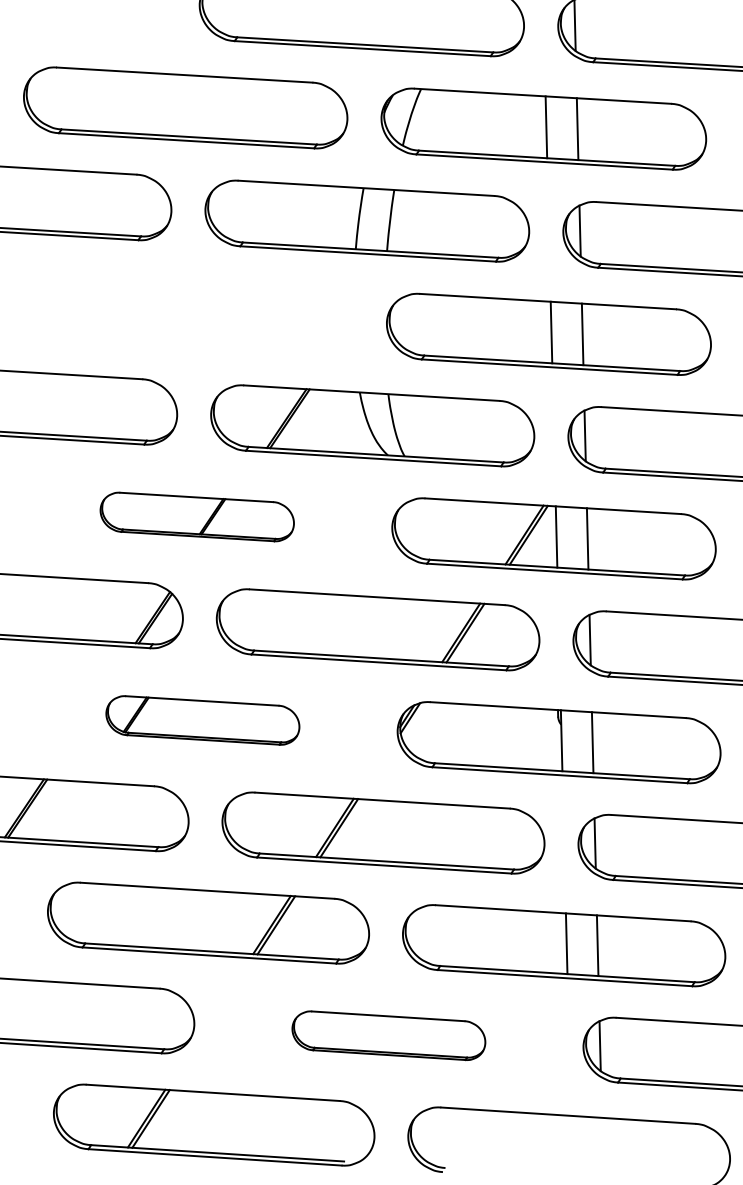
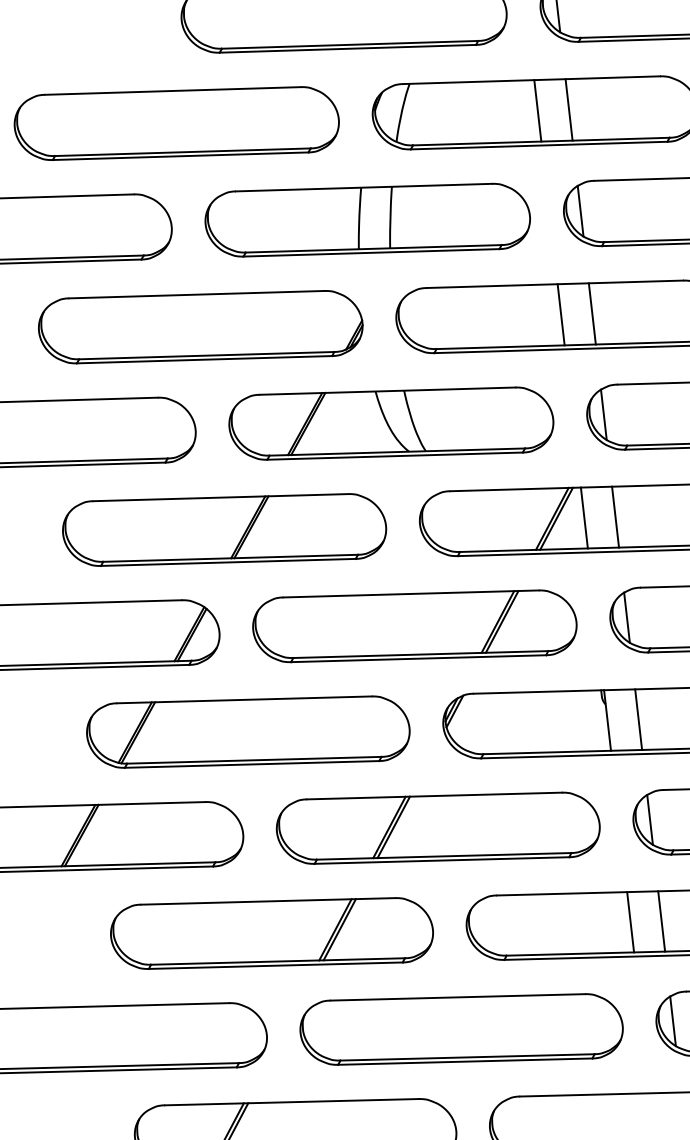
part: (191, 312) -> (200, 326), added
part: (197, 516) -> (224, 529), size x1.67
part: (202, 720) -> (248, 732), size x1.67
part: (388, 1035) -> (461, 1029), size x1.67

